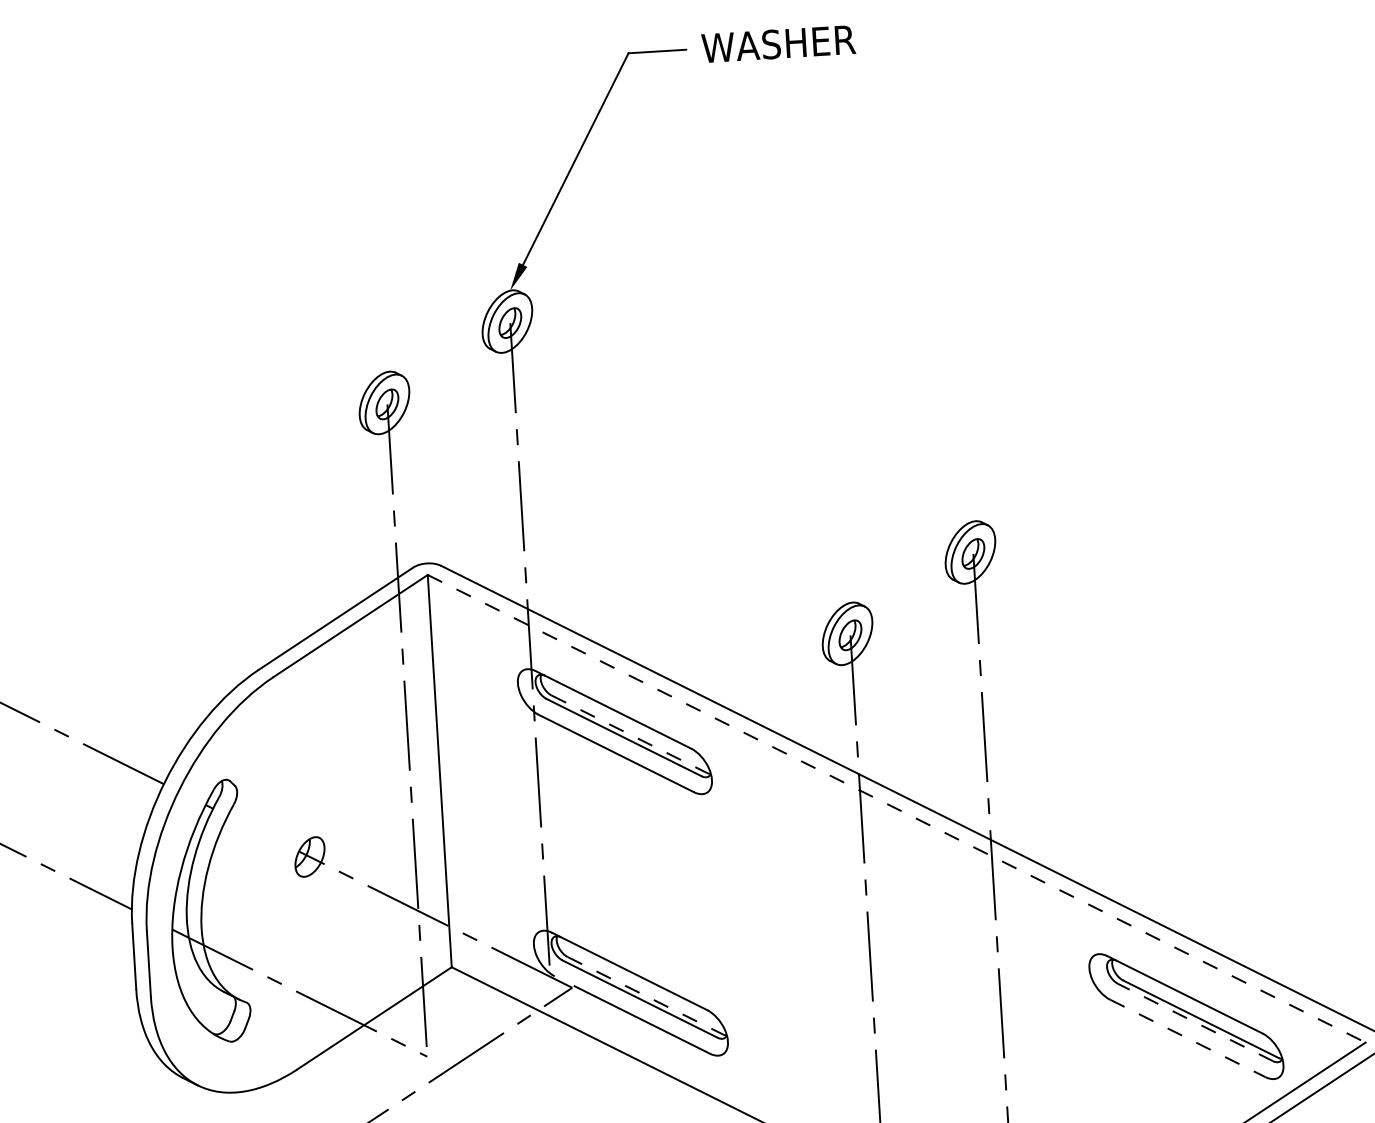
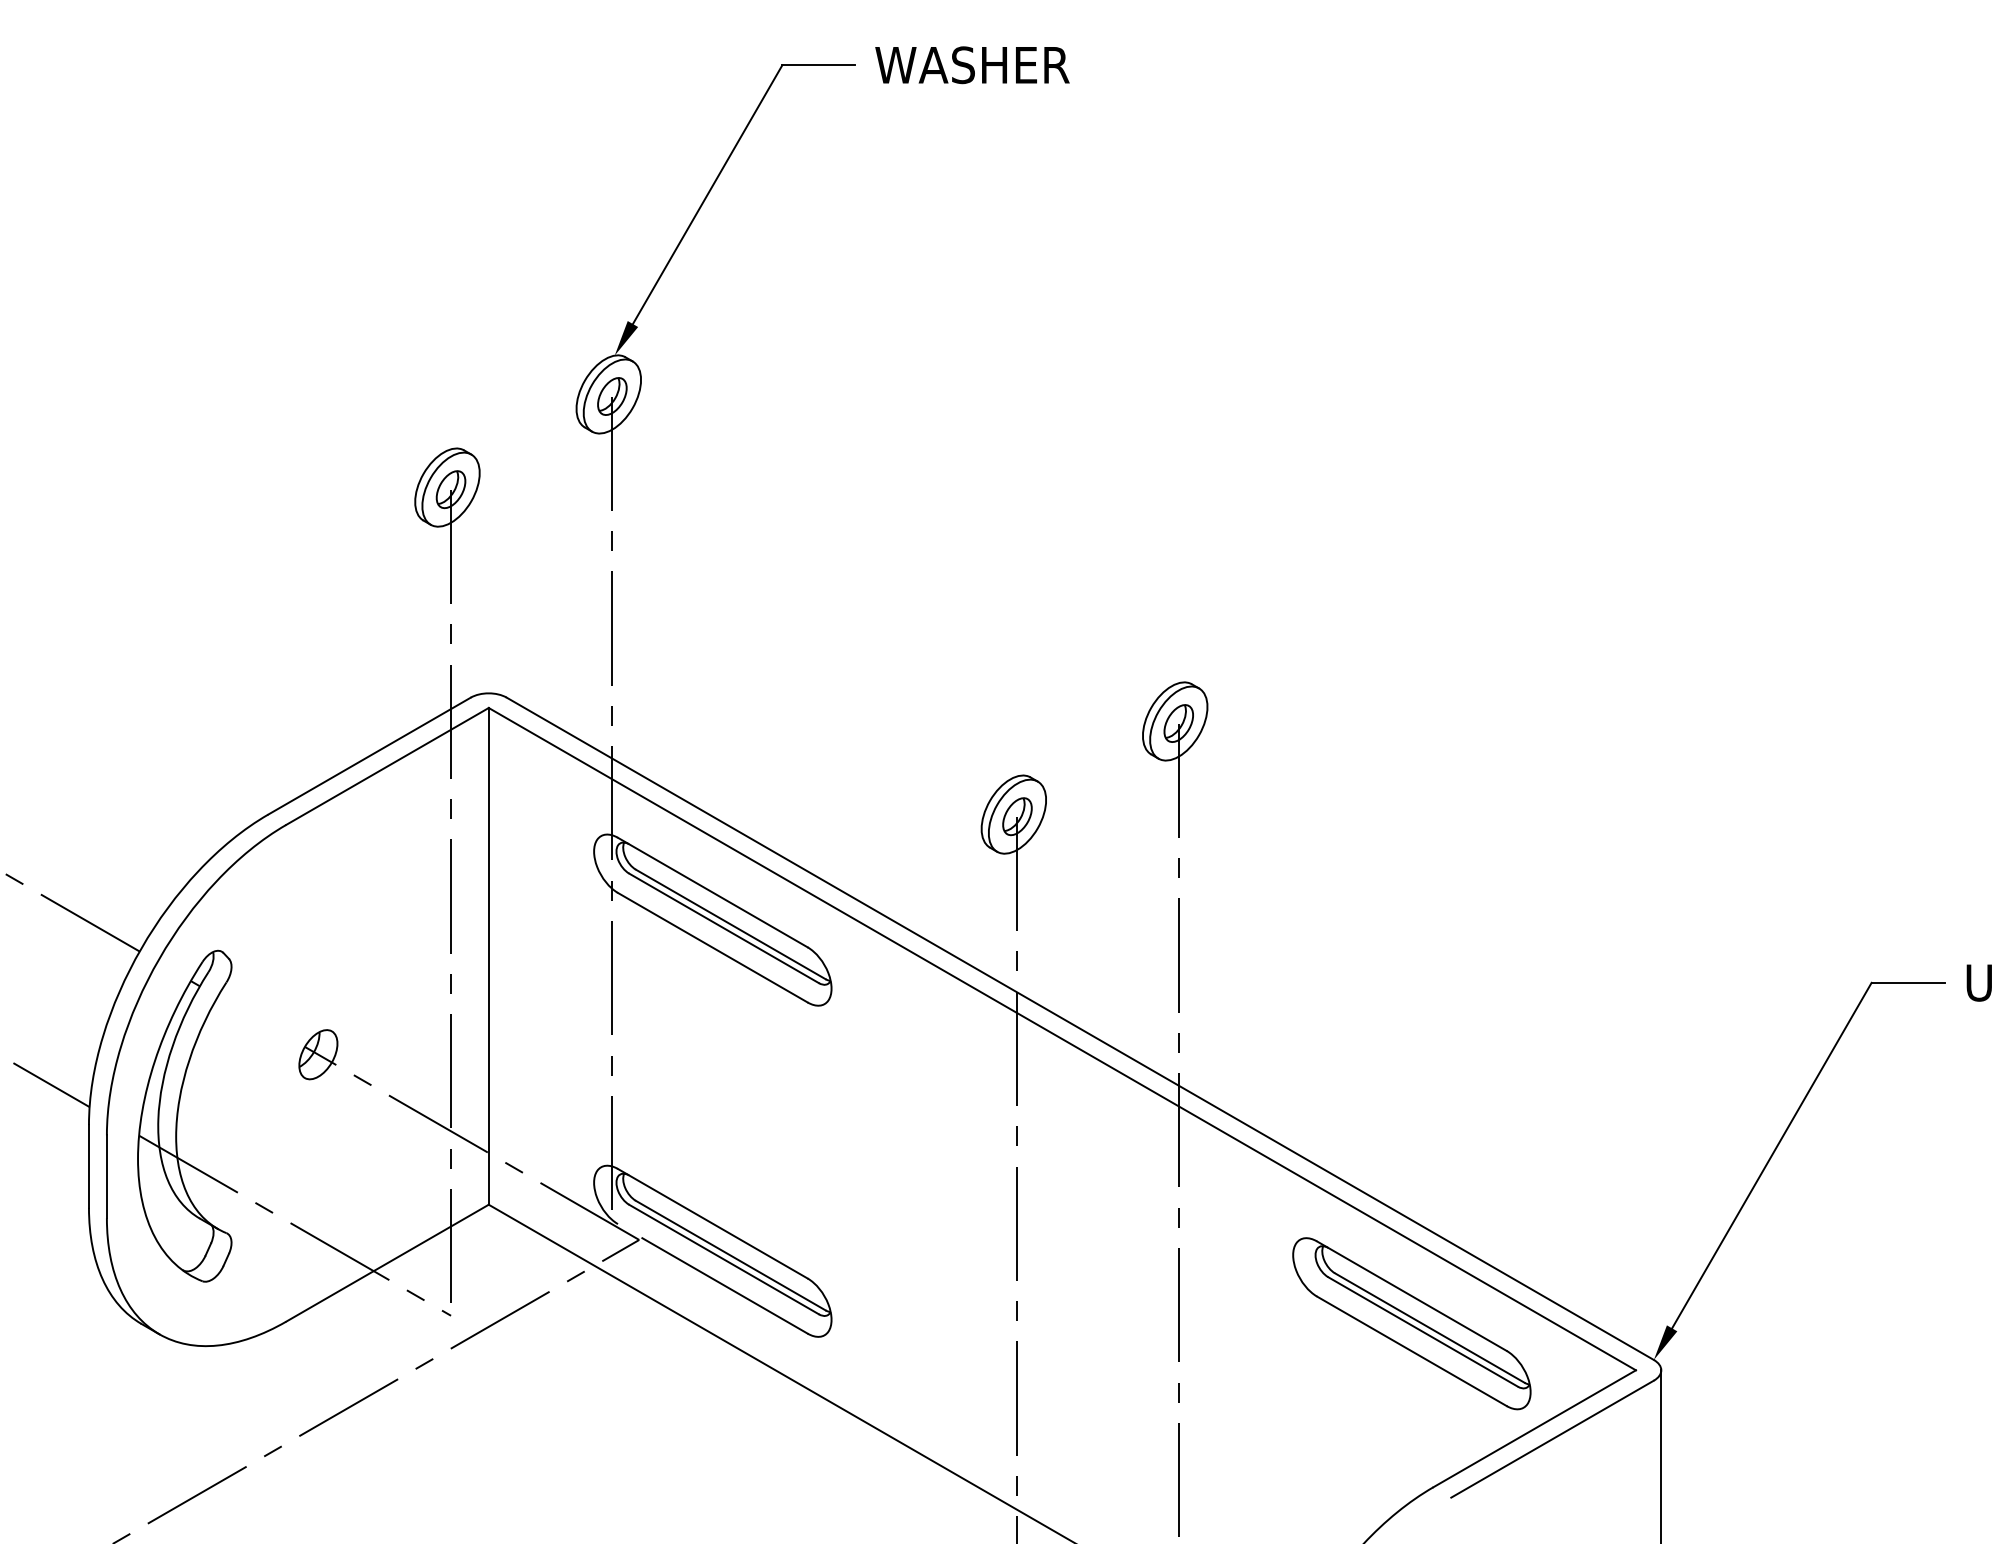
line: (629, 734) -> (730, 924), dashed -> solid
line: (896, 809) -> (1062, 1039), dashed -> solid
line: (645, 995) -> (730, 1255), dashed -> solid
line: (1195, 1022) -> (1423, 1331), dashed -> solid
line: (1187, 1038) -> (1411, 1351), dashed -> solid

